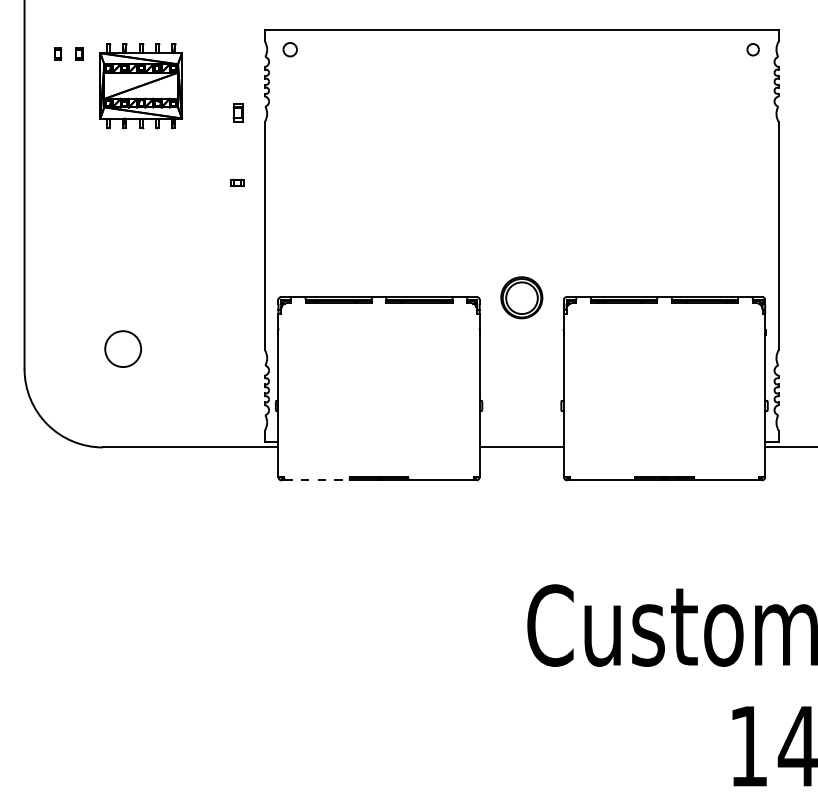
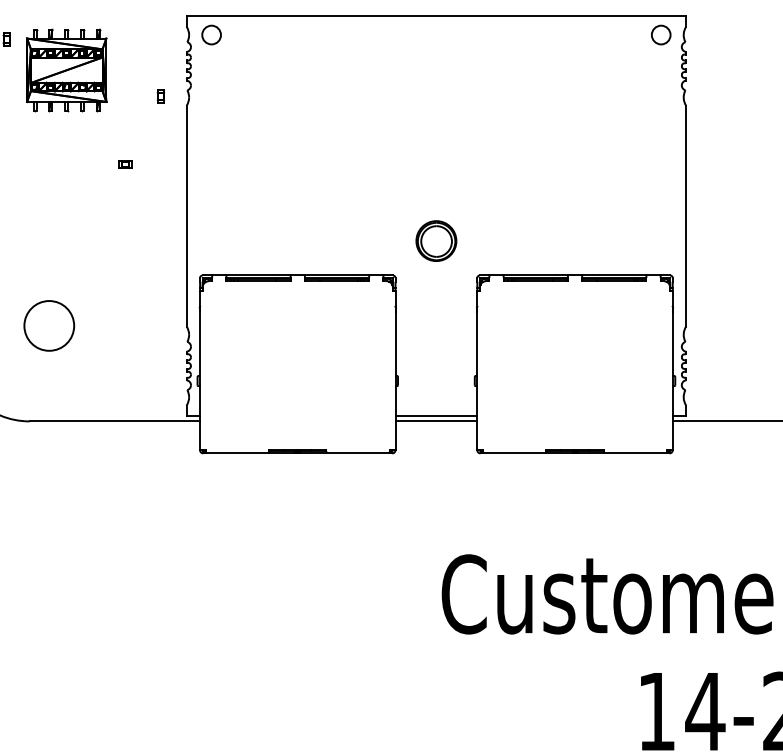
part: (289, 49) -> (210, 34), size x1.43
part: (752, 49) -> (660, 34), size x1.67
part: (237, 112) -> (160, 96), size x0.71
part: (237, 182) -> (125, 164), moved
part: (521, 297) -> (436, 240), moved
circle: (122, 348) -> (48, 325), size x1.43
line: (521, 441) -> (436, 415), added
line: (317, 480) -> (237, 453), dashed -> solid

